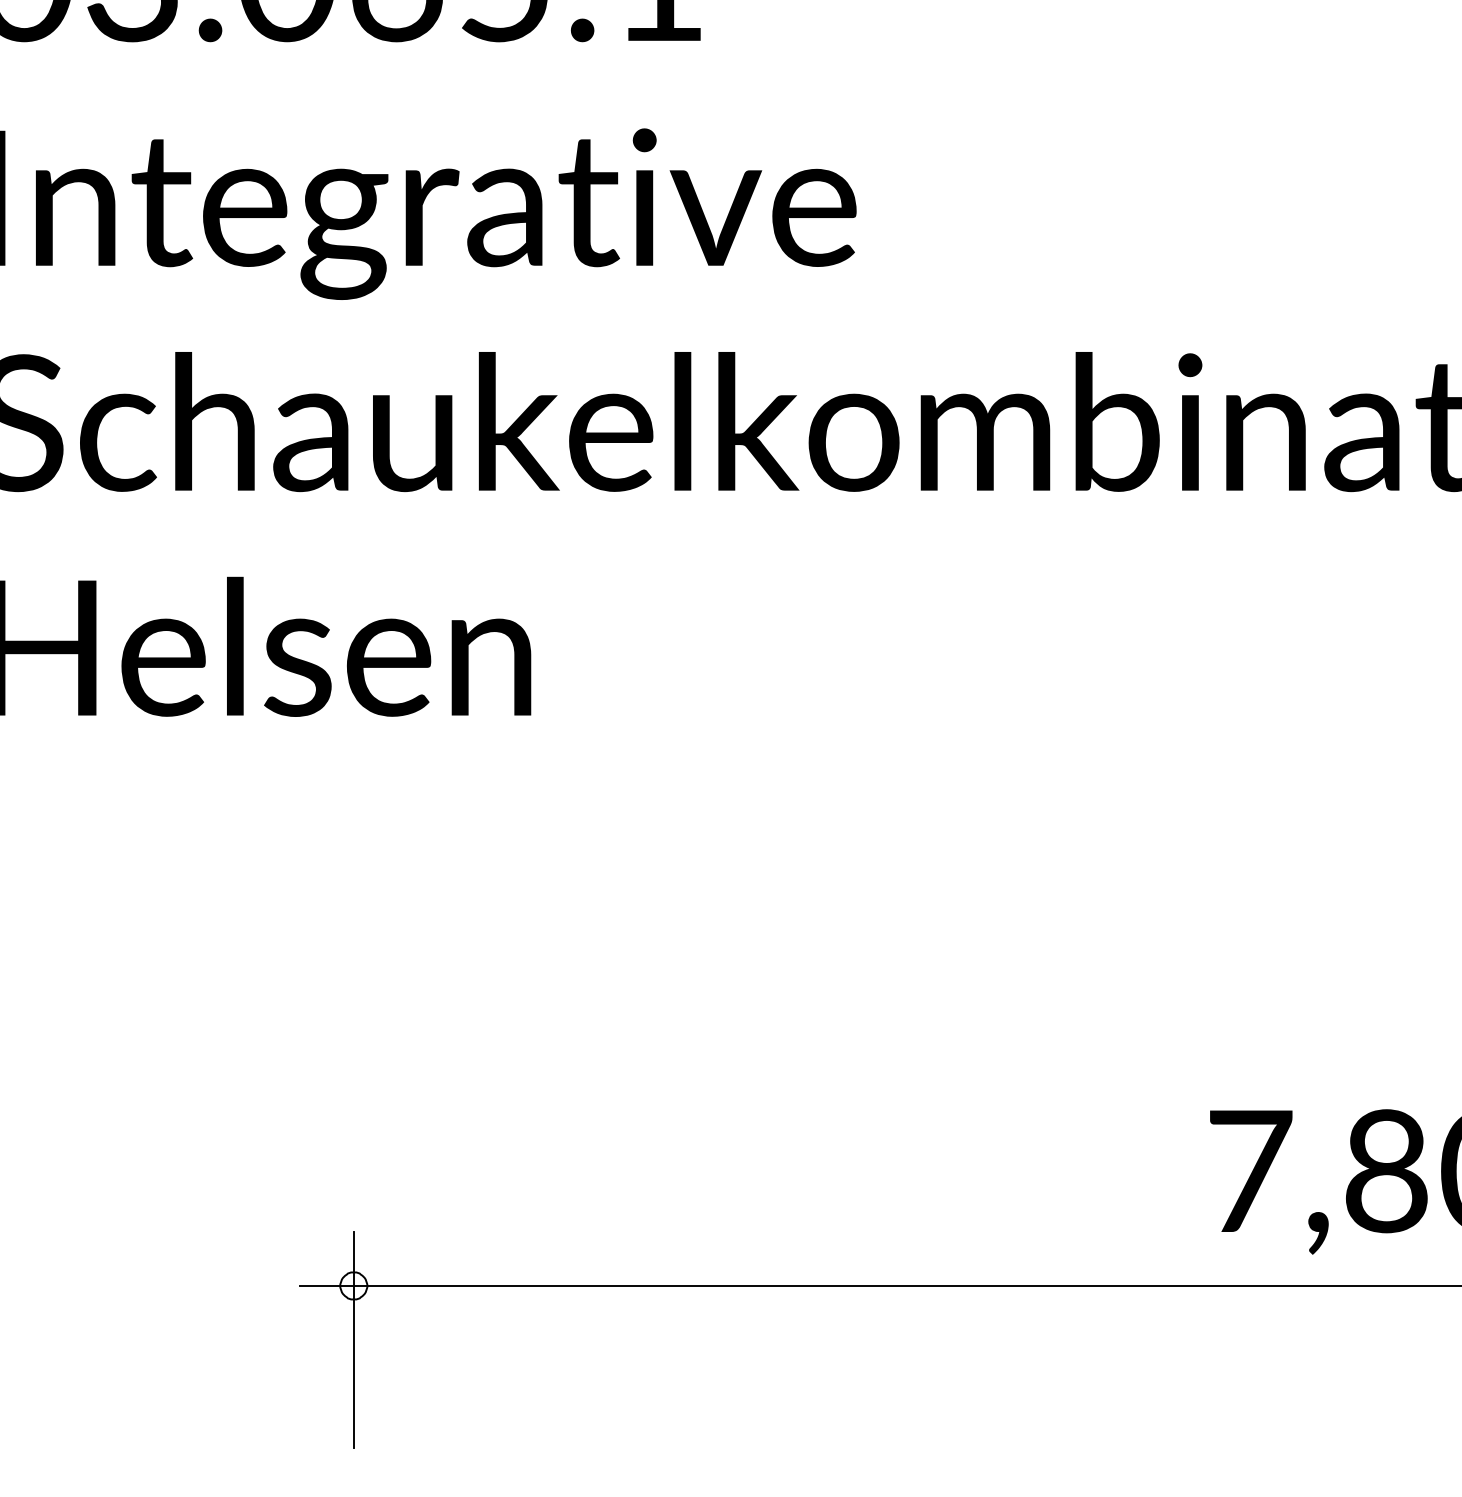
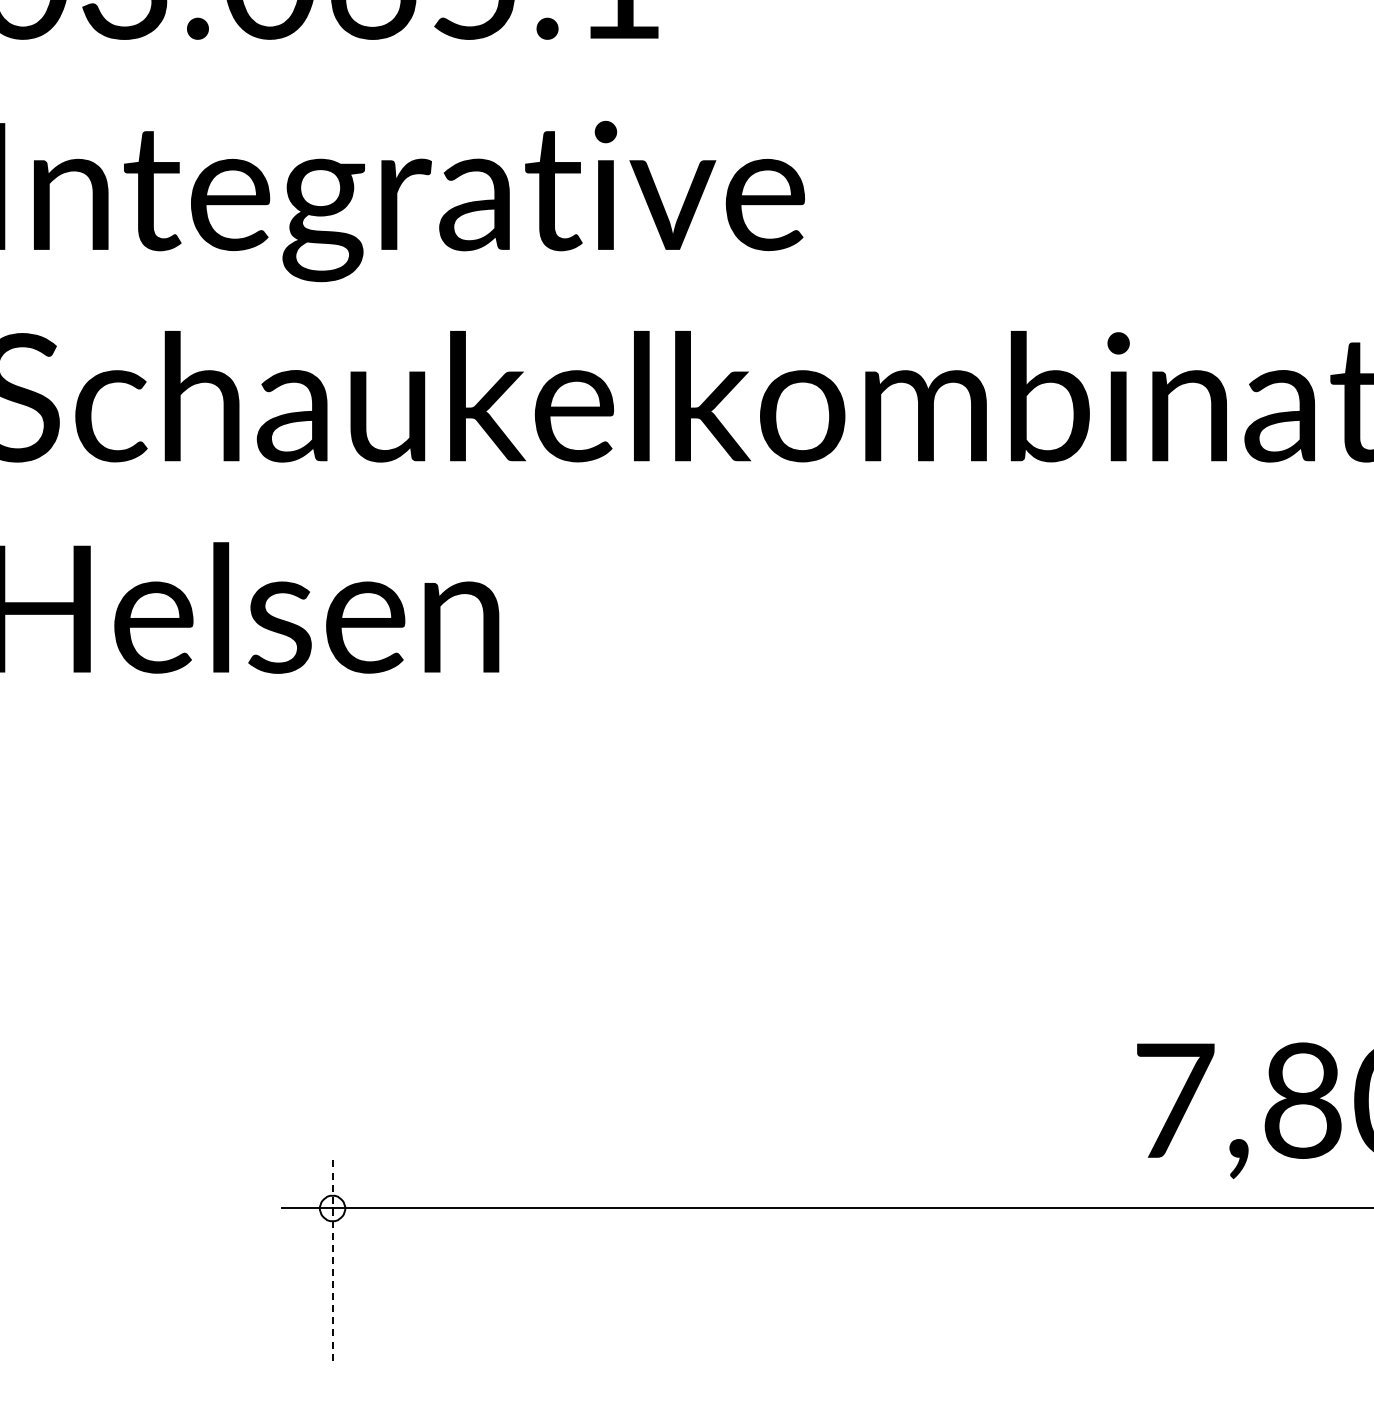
line: (353, 1339) -> (332, 1258), solid -> dashed

